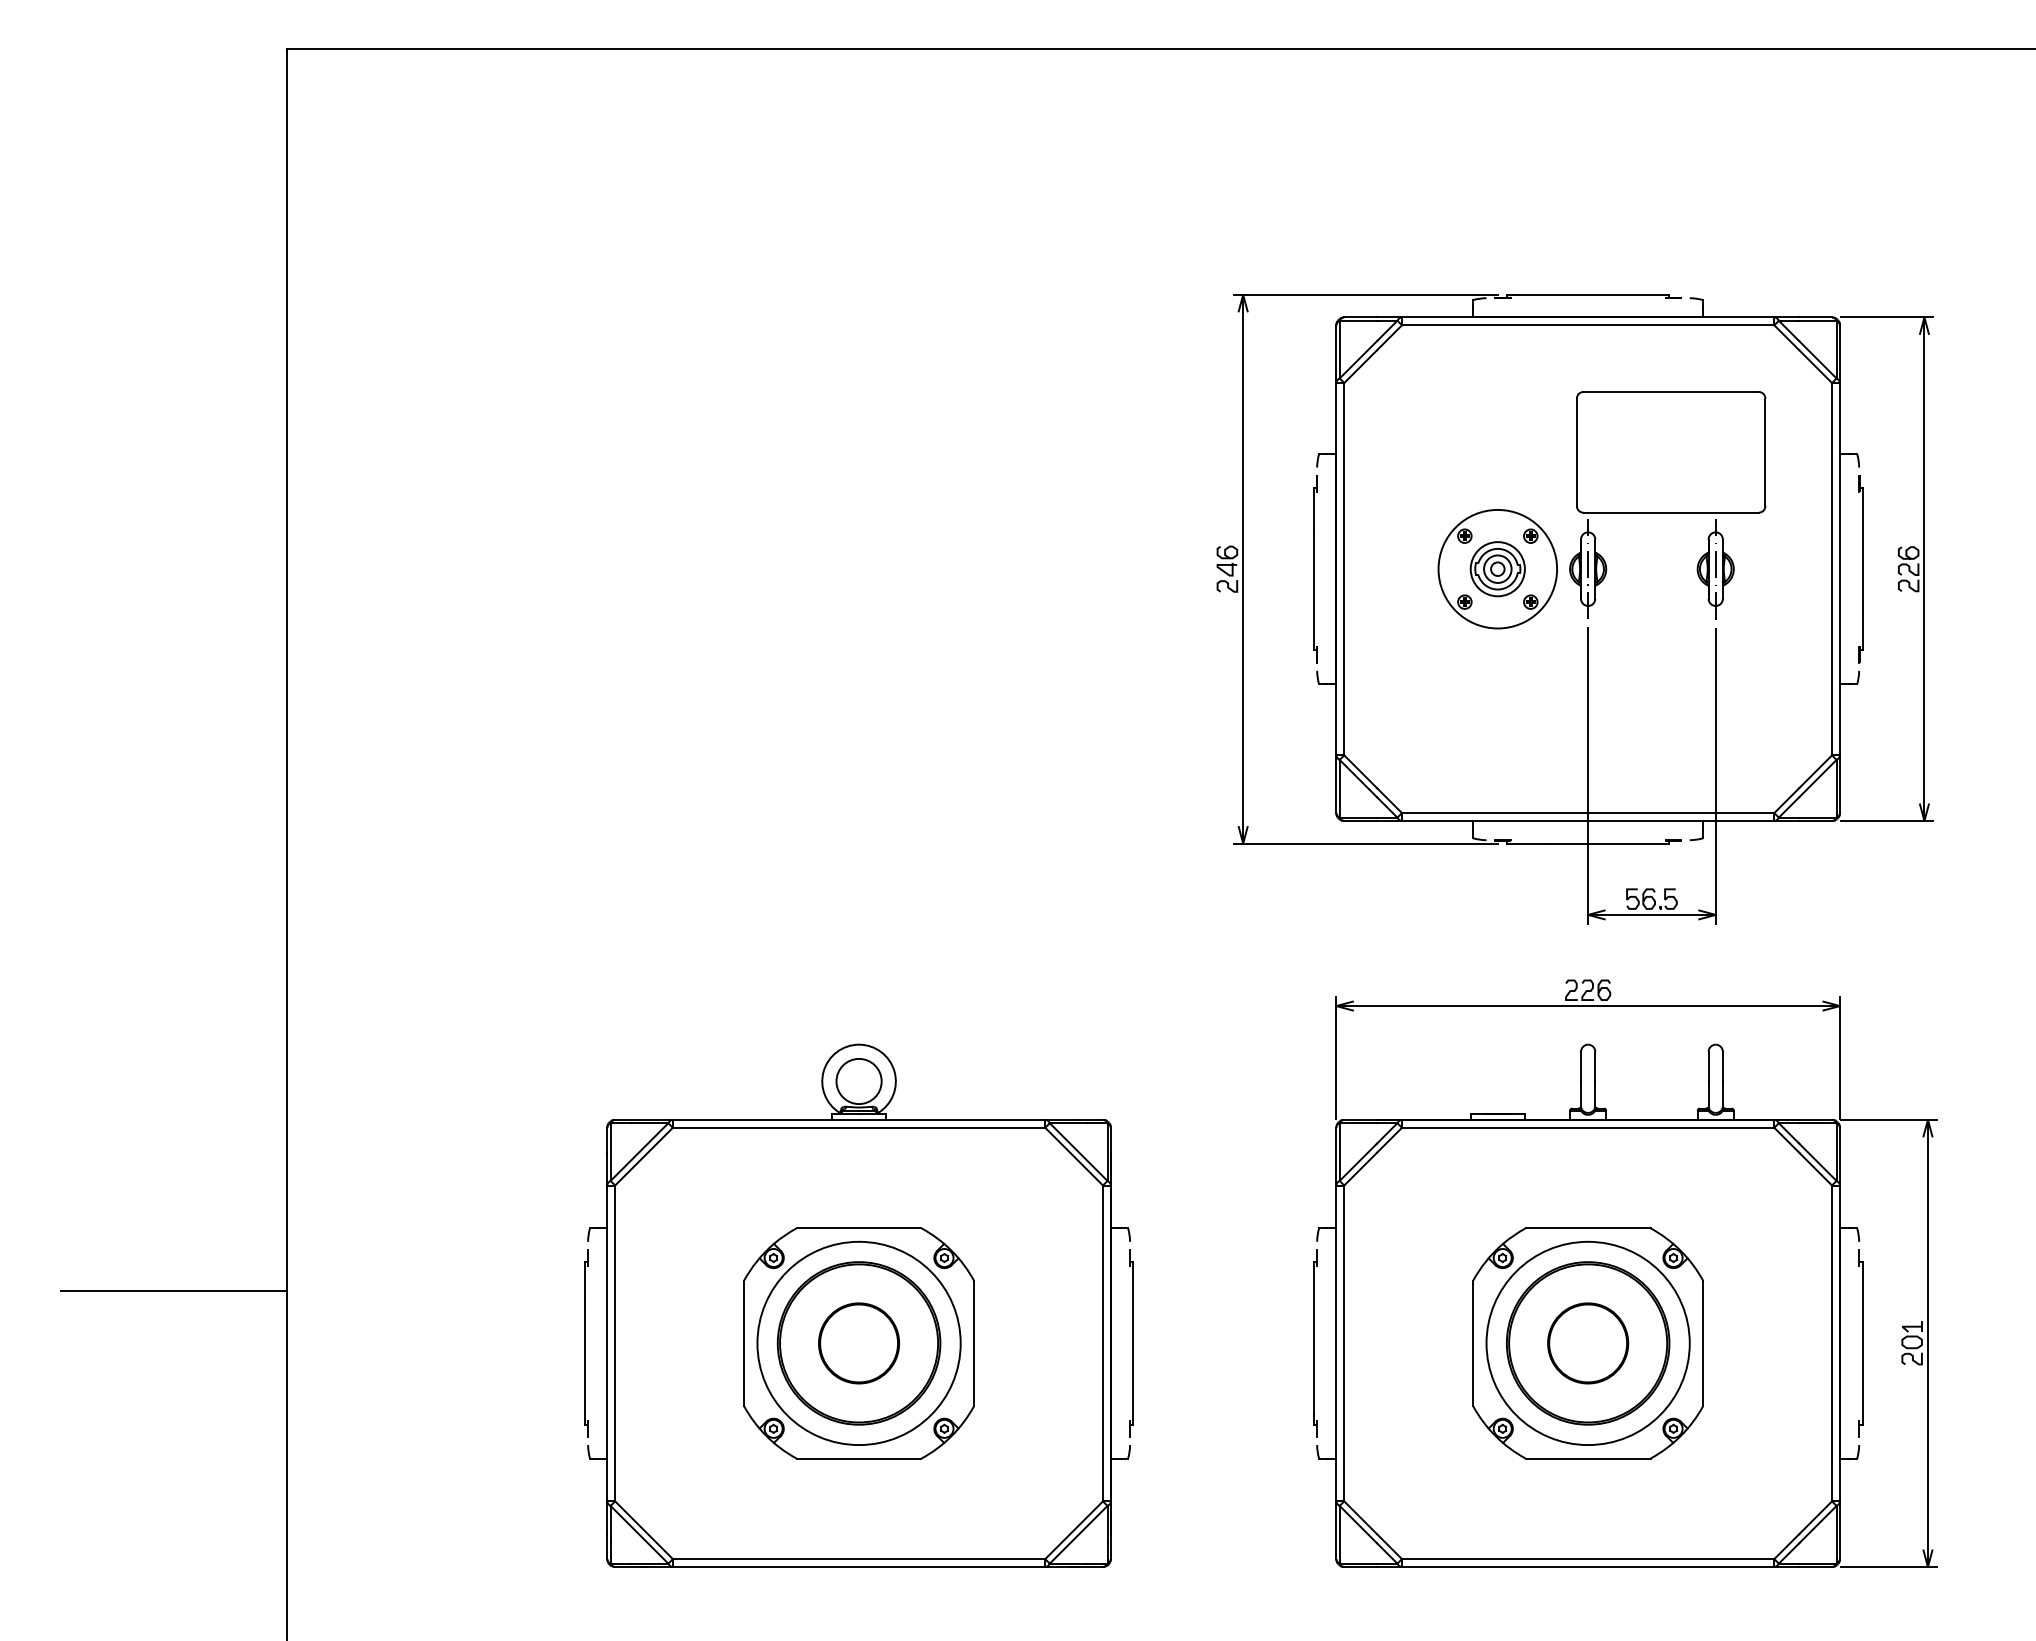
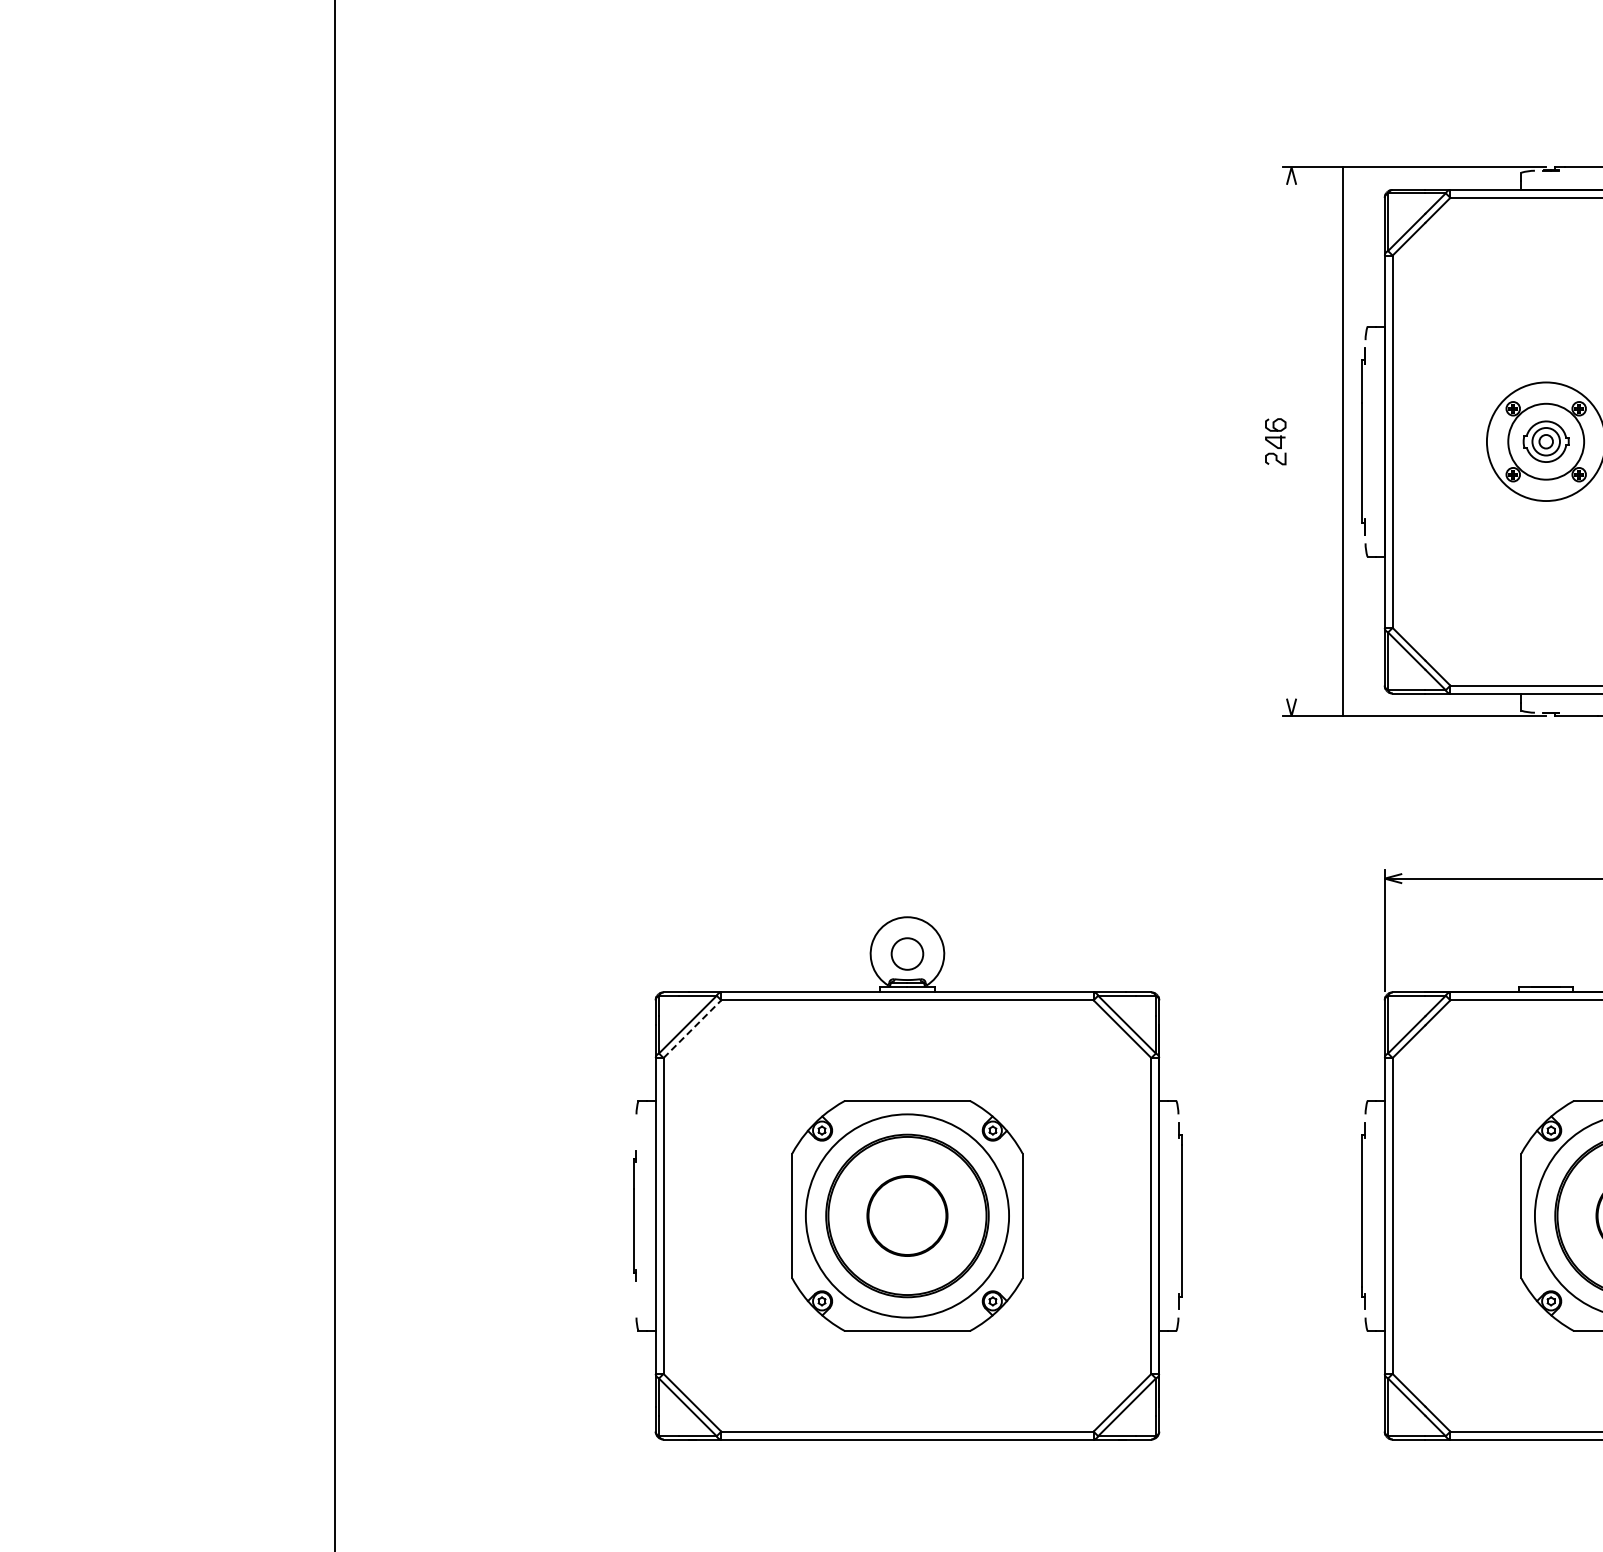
line: (1243, 568) -> (1342, 441), moved
circle: (1497, 569) -> (1545, 442), size x1.4
circle: (858, 1081) -> (906, 954), size x0.7
line: (644, 1156) -> (692, 1029), solid -> dashed
line: (173, 1291) -> (221, 1164), removed
part: (586, 1343) -> (634, 1216), size x0.7

